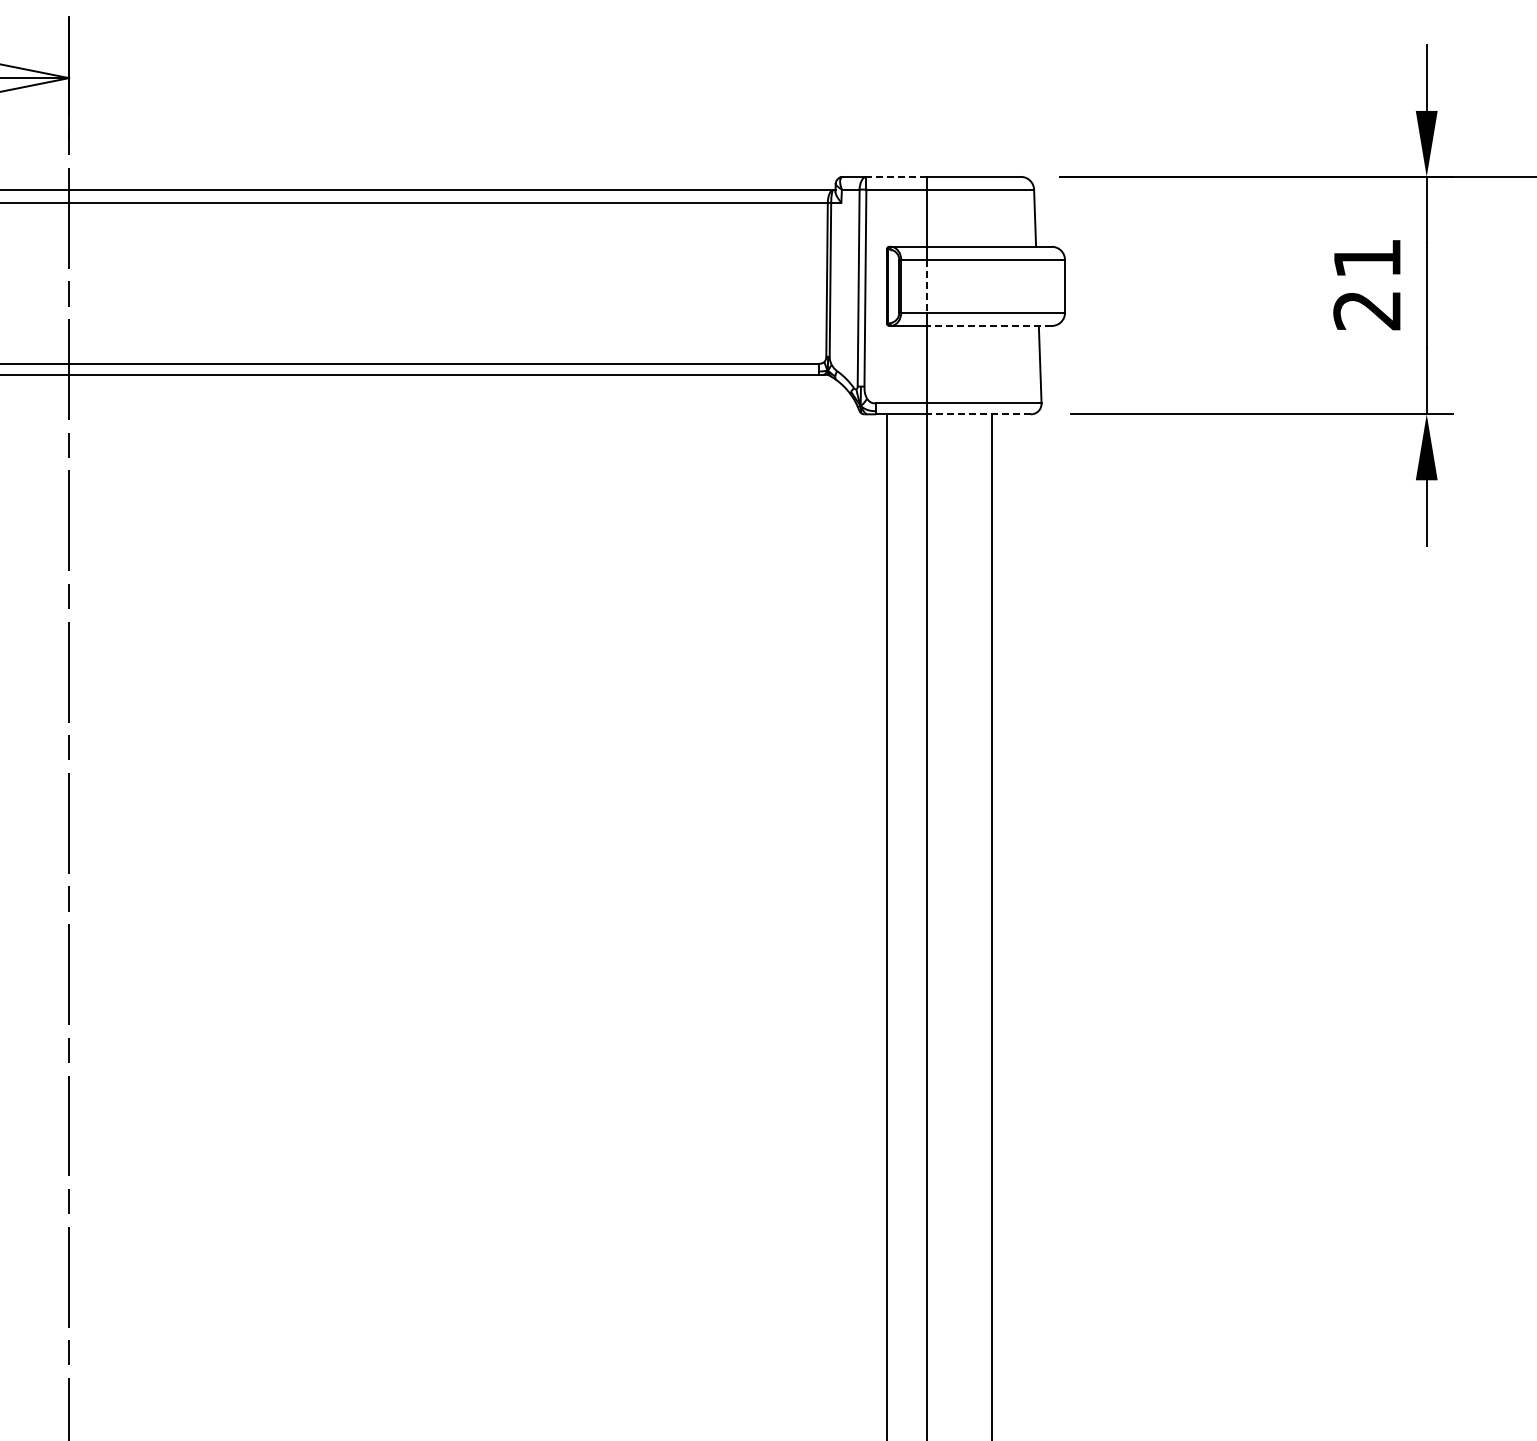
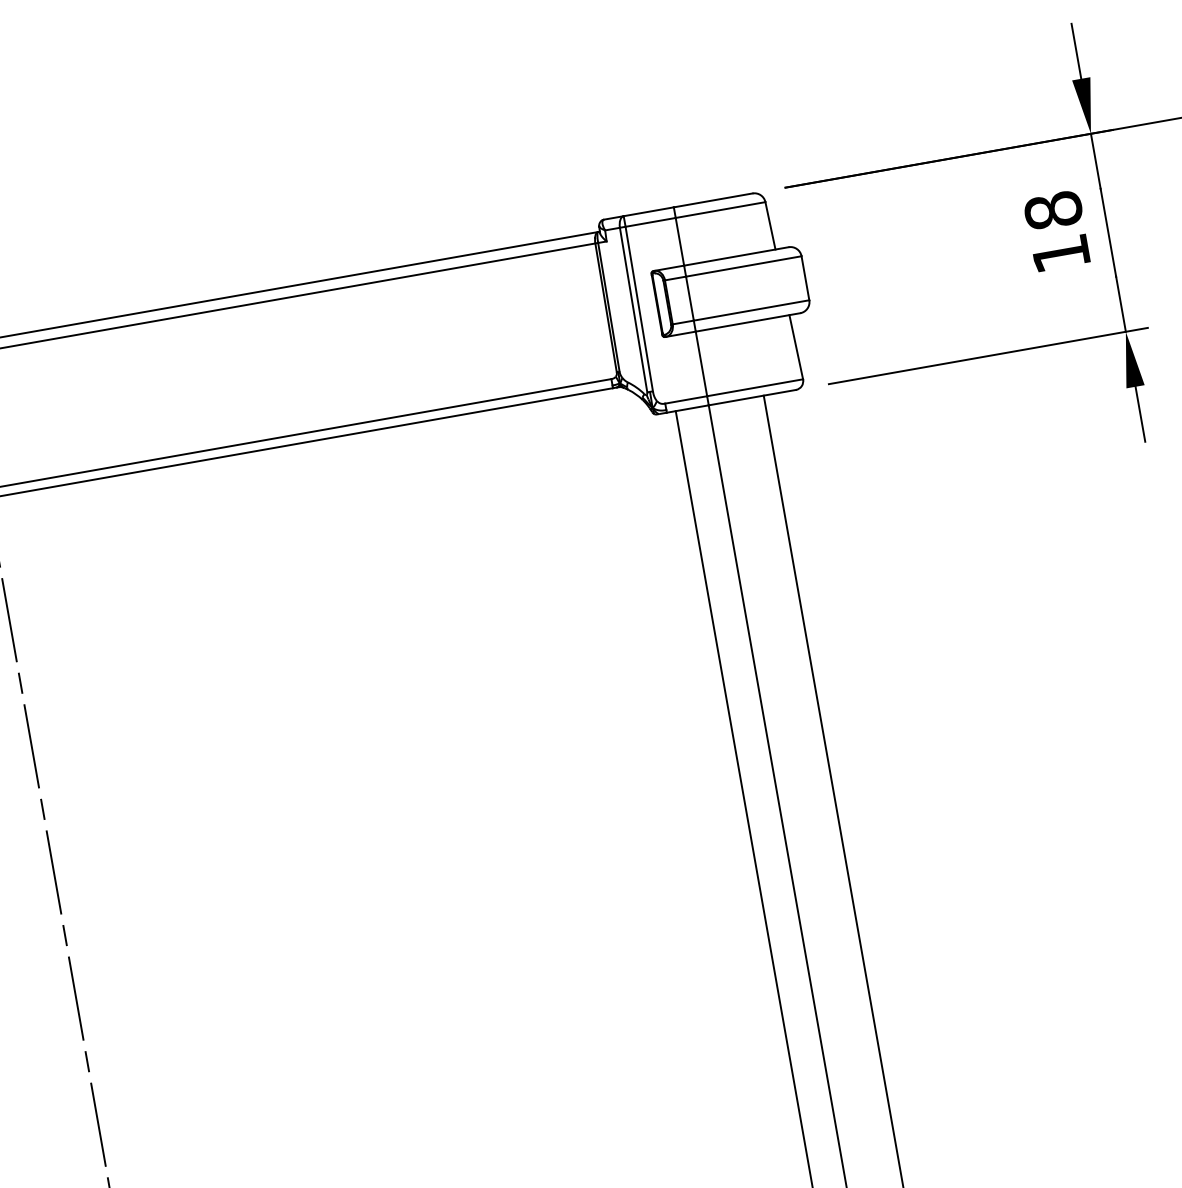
line: (895, 176) -> (647, 211), dashed -> solid
text: (1367, 284) -> (1057, 232), 21 -> 18
line: (926, 286) -> (689, 298), dashed -> solid
line: (989, 325) -> (748, 322), dashed -> solid
line: (978, 414) -> (752, 397), dashed -> solid

